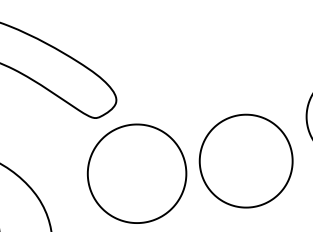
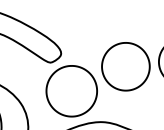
part: (245, 160) -> (125, 66), moved

